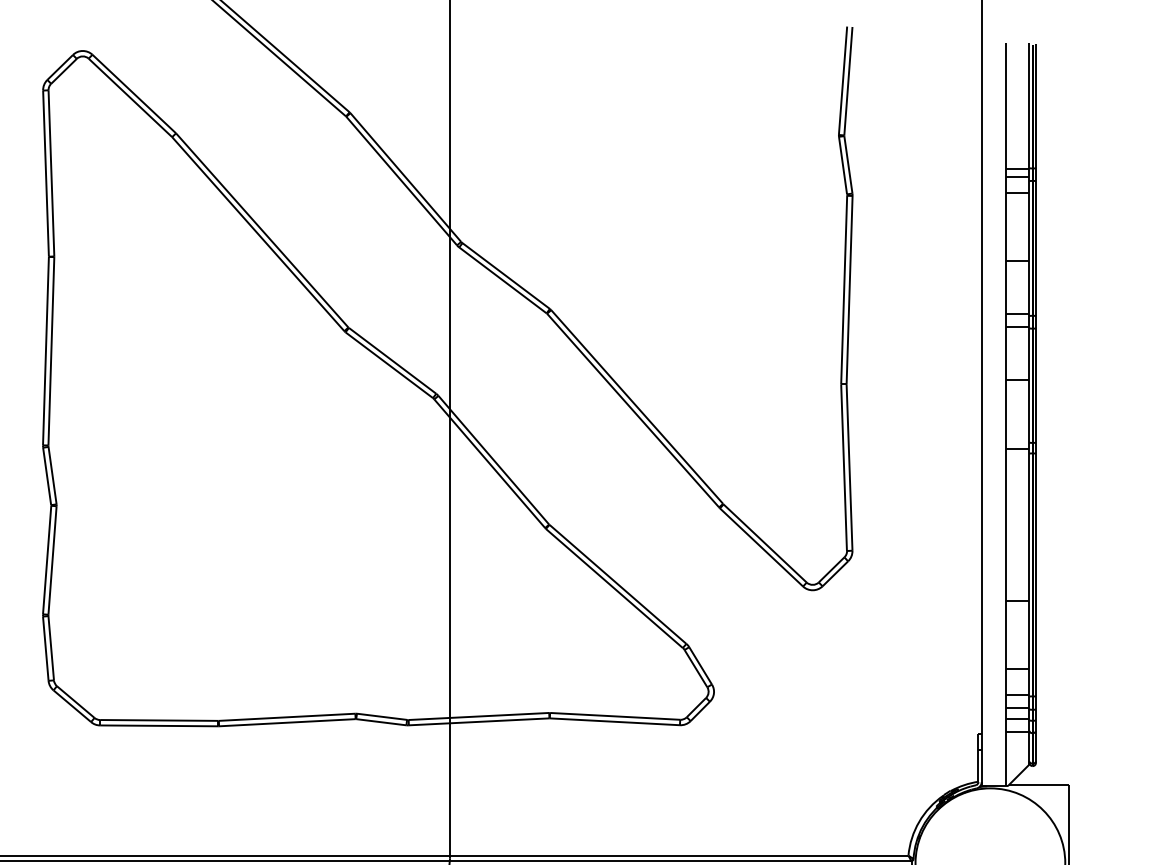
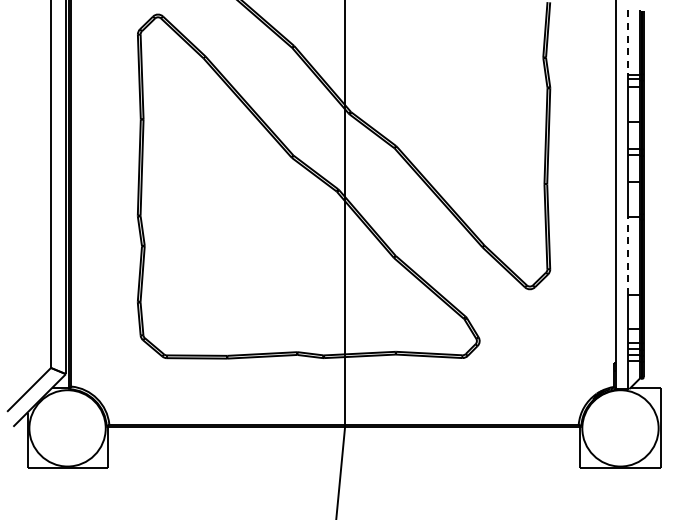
line: (1006, 107) -> (628, 43), solid -> dashed
line: (1006, 523) -> (628, 255), solid -> dashed

